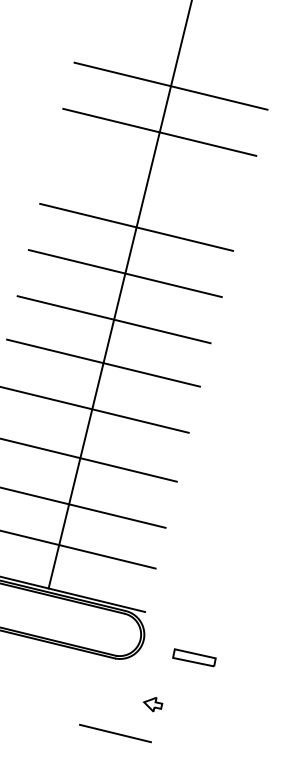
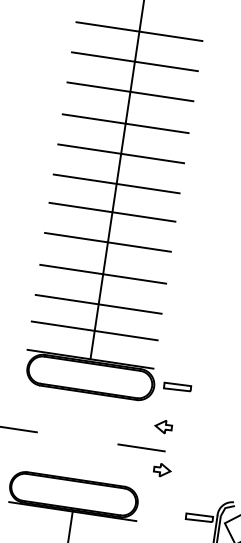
line: (148, 178) -> (130, 91), added
part: (194, 656) -> (177, 386), moved
part: (152, 704) -> (163, 427), size x1.43

